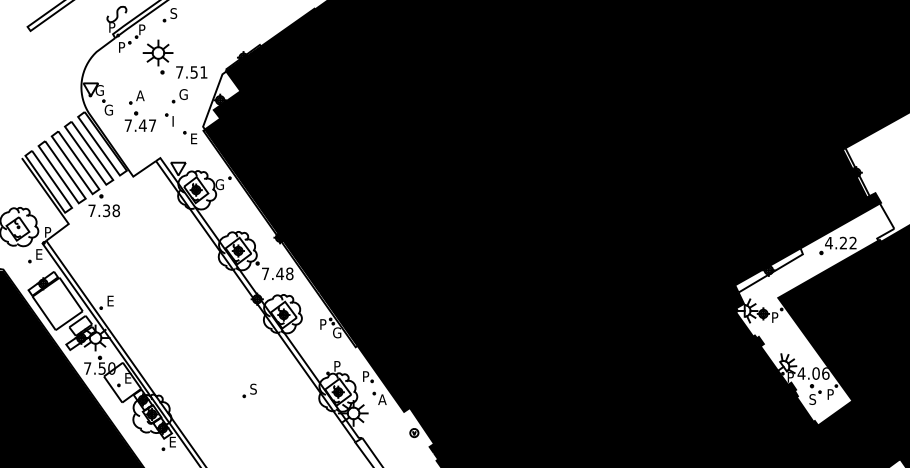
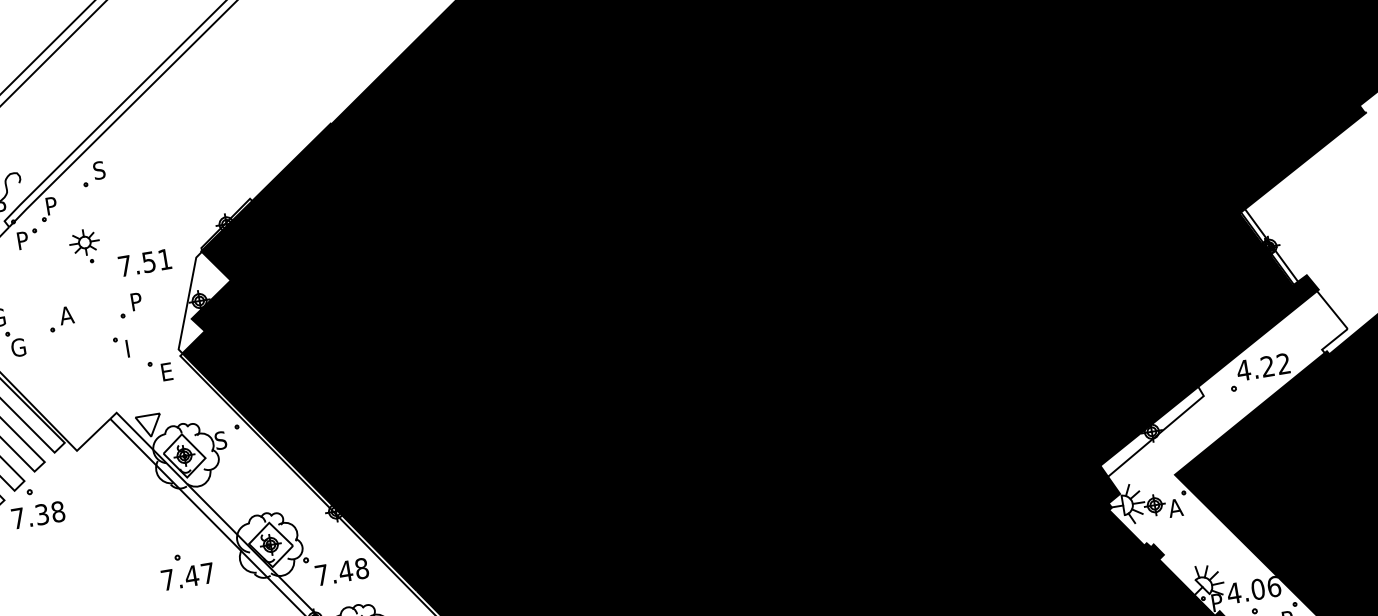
part: (157, 56) -> (84, 245), size x0.6
text: (183, 94) -> (137, 301), G -> P
part: (139, 121) -> (185, 570), moved
text: (219, 184) -> (221, 440), G -> S
text: (775, 317) -> (1175, 507), P -> A

